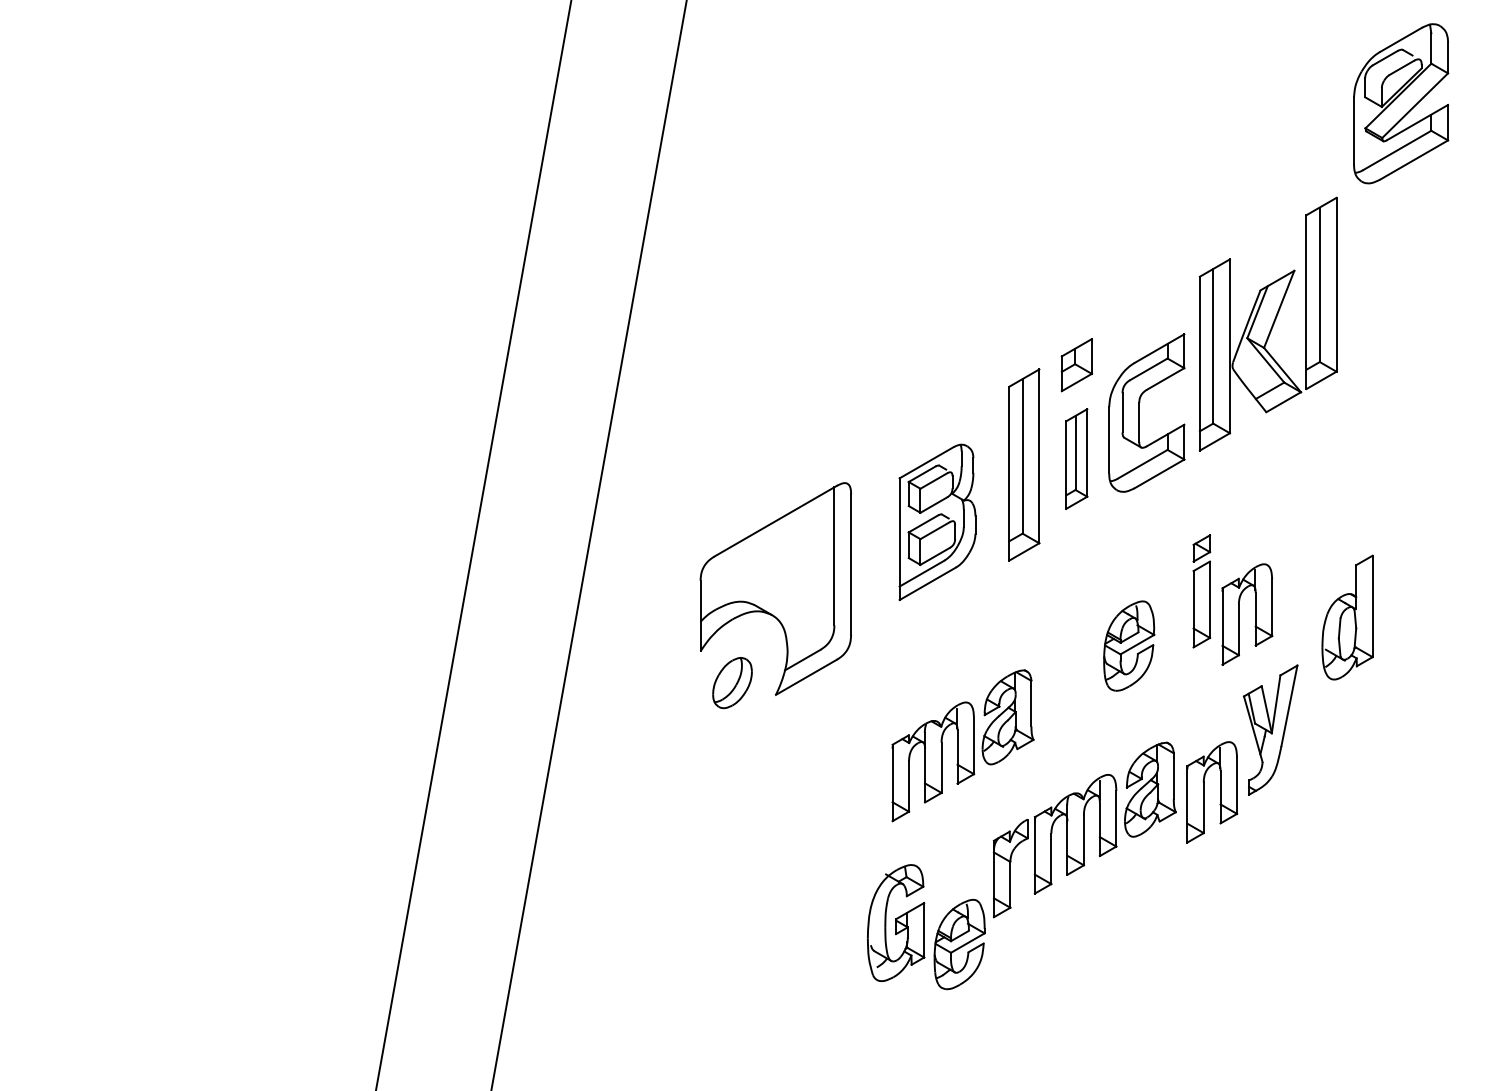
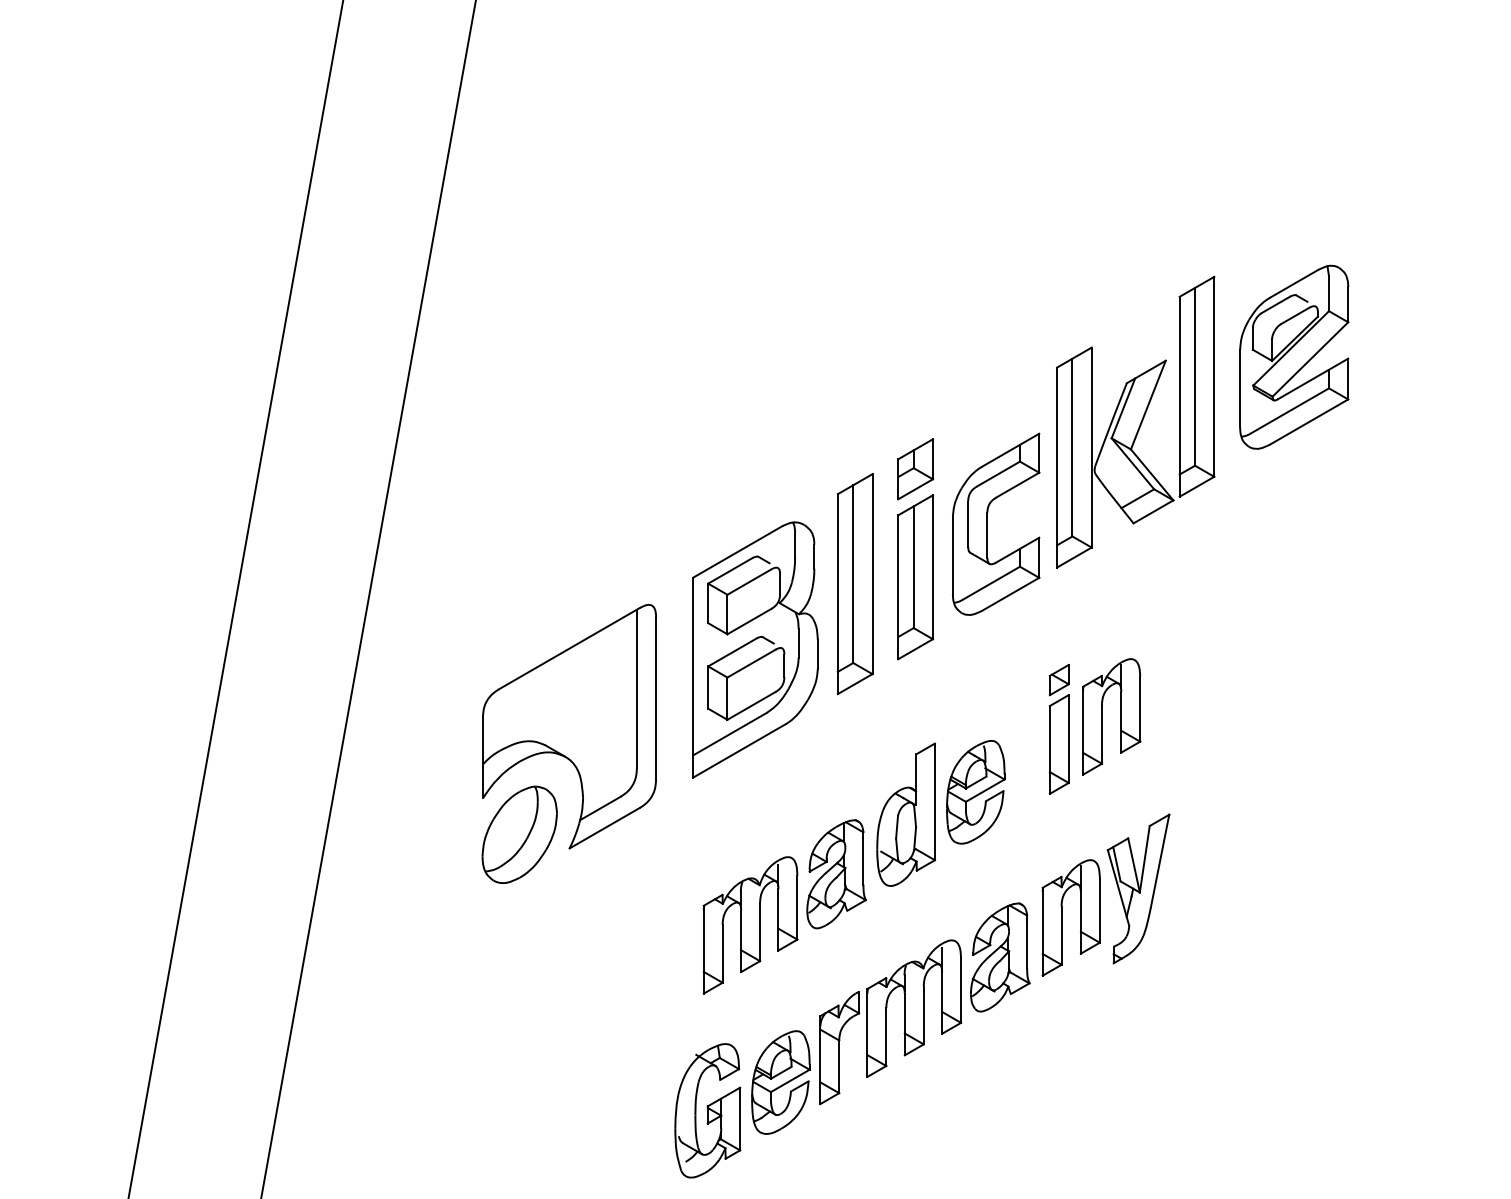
part: (1401, 103) -> (1294, 356), moved
part: (1076, 458) -> (915, 576), size x1.43
part: (937, 522) -> (755, 650), size x1.43
part: (1239, 614) -> (1102, 716), moved
part: (1347, 617) -> (906, 814), moved
part: (732, 682) -> (519, 834), size x1.67
part: (1204, 792) -> (1062, 918), moved
part: (959, 944) -> (780, 1082), moved

